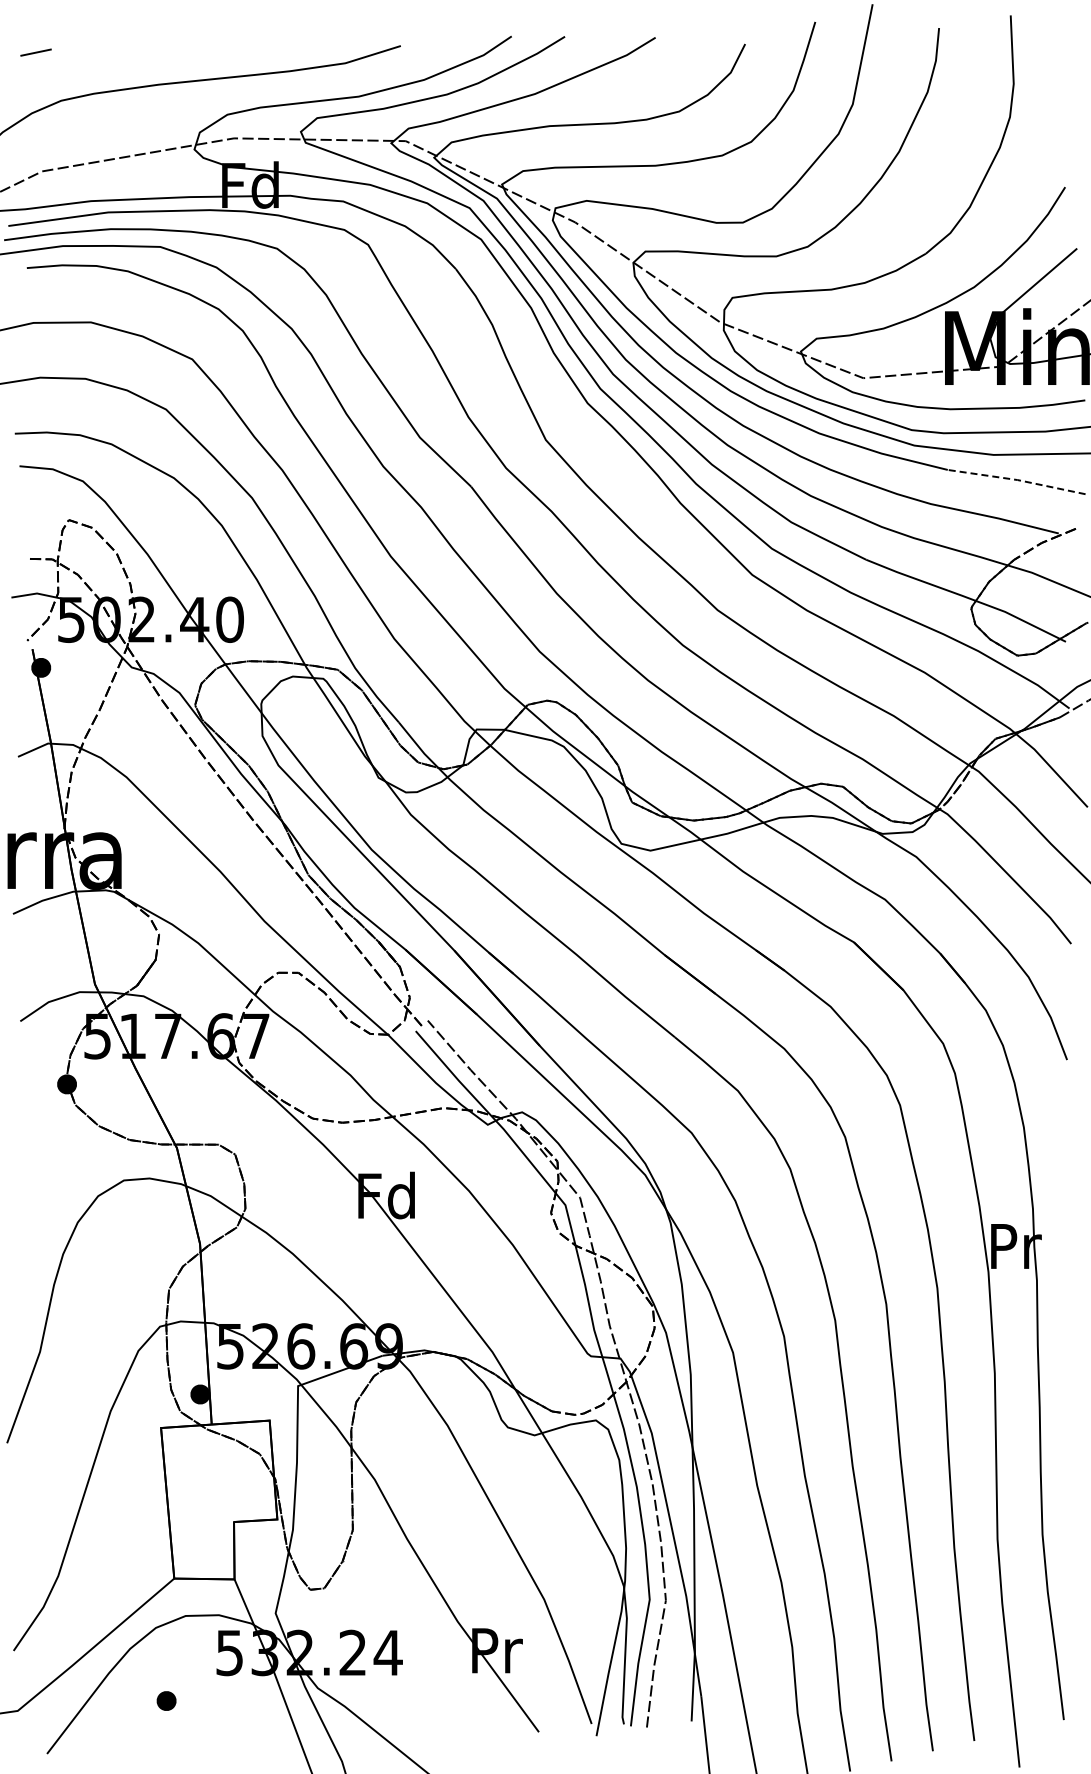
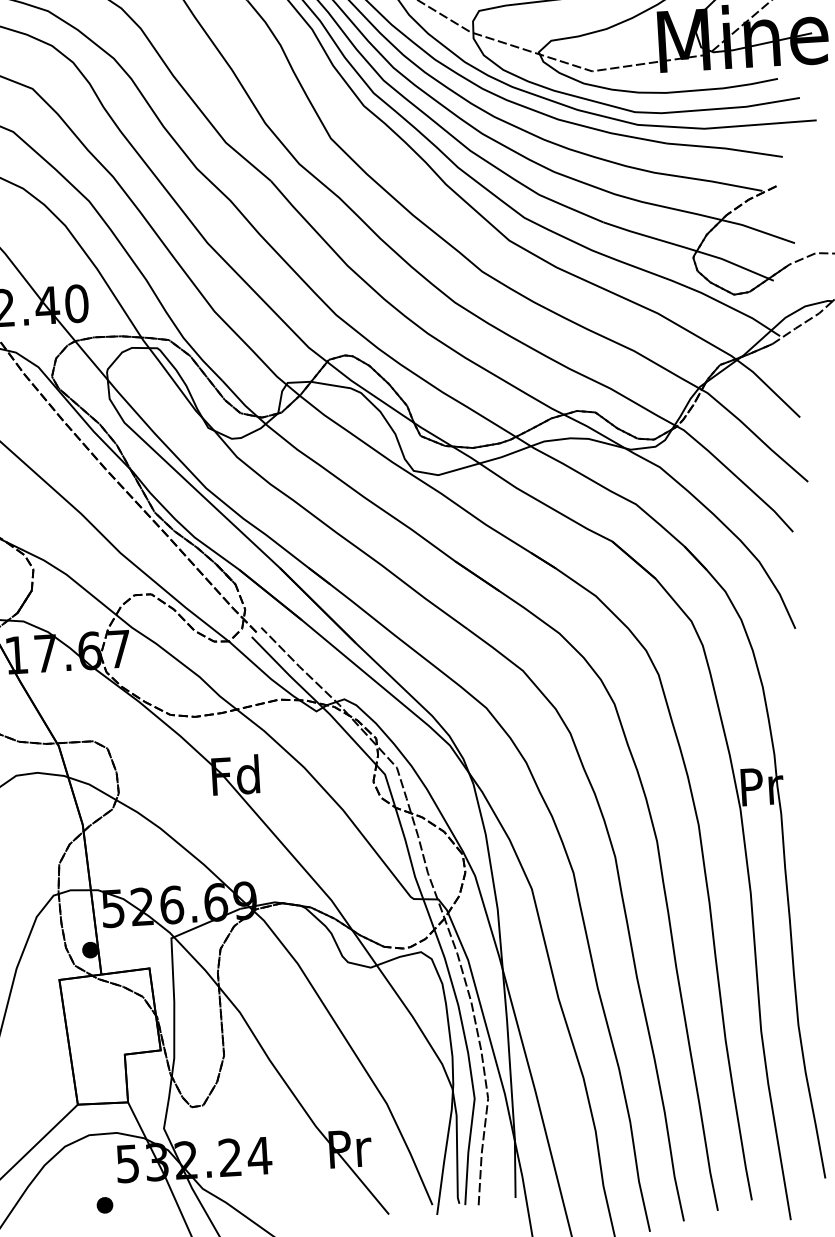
line: (1017, 480) -> (725, 148), dashed -> solid
part: (166, 1700) -> (104, 1204), moved

